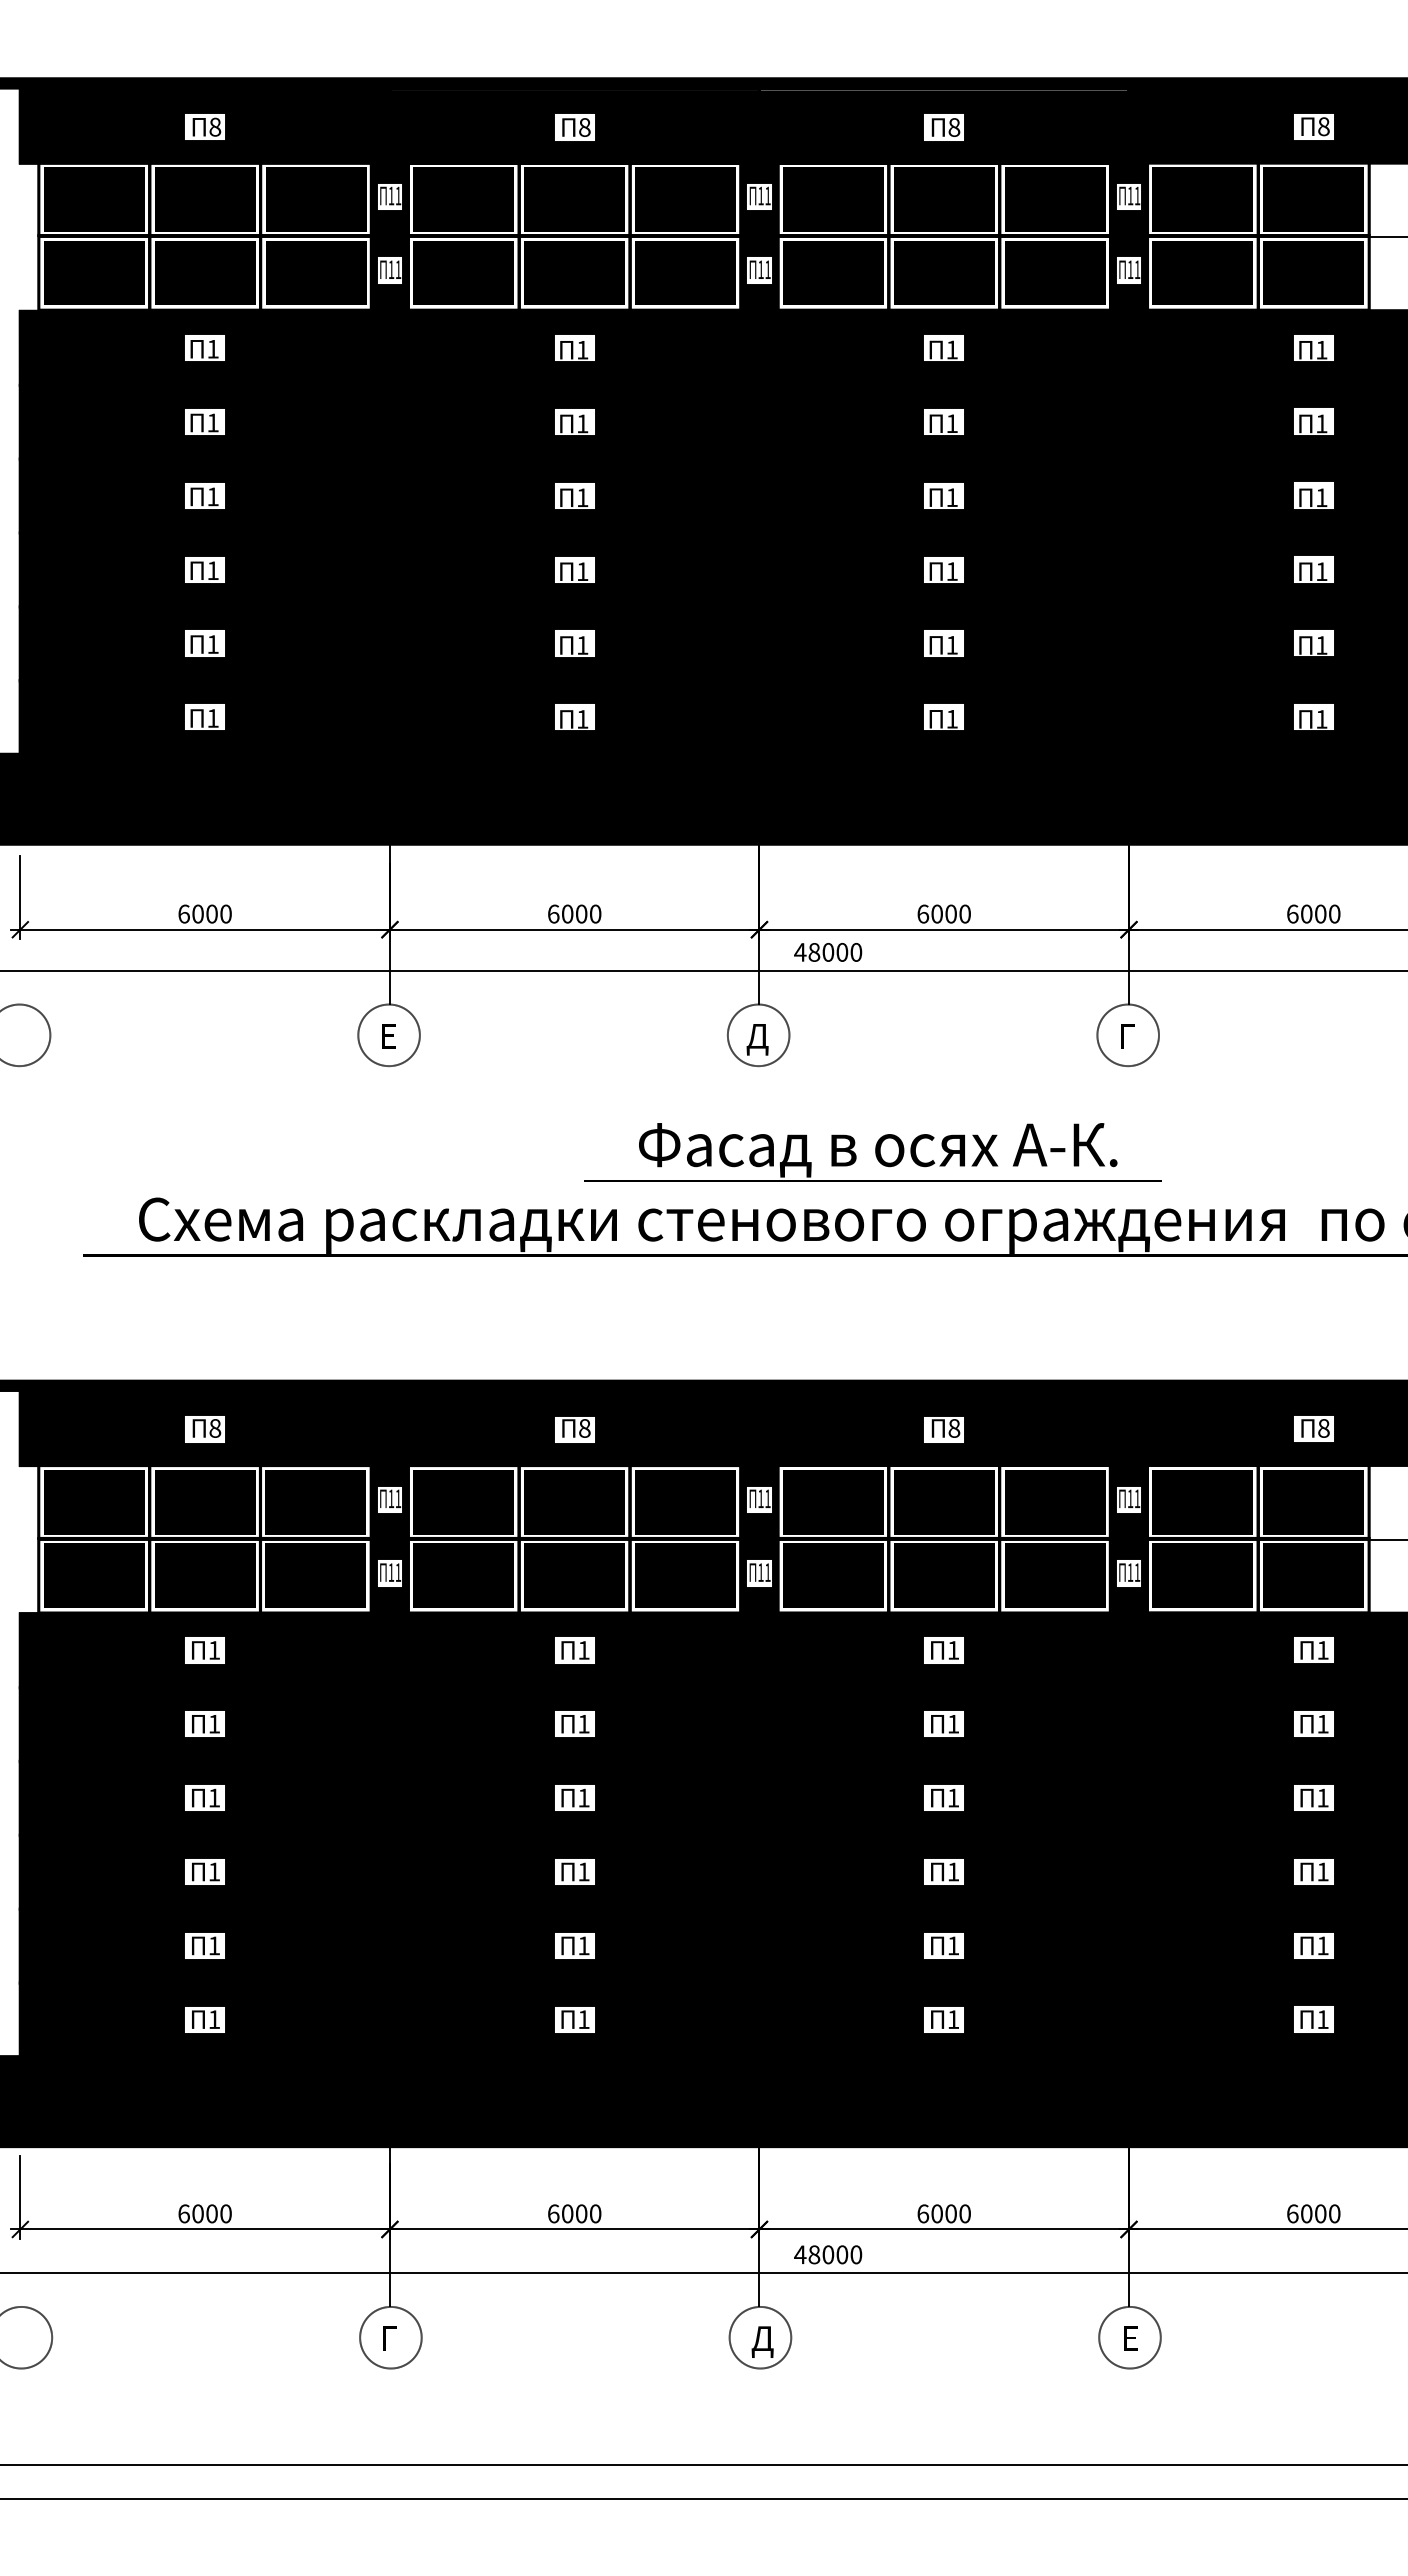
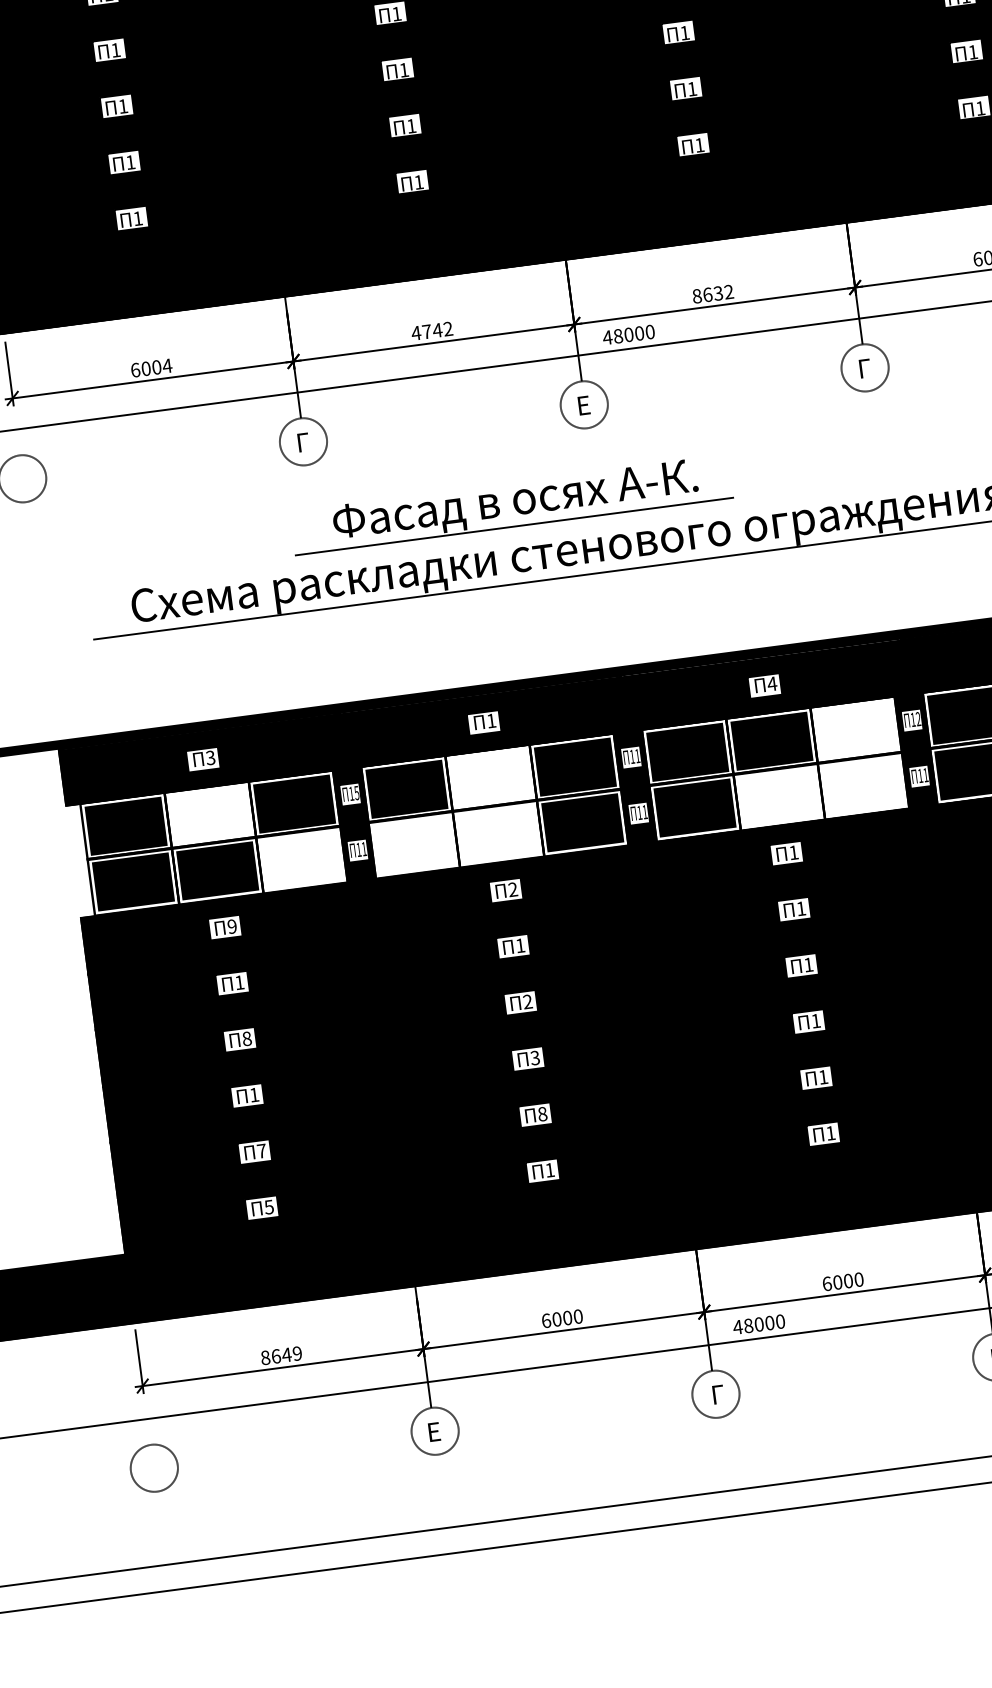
text: (225, 913) -> (166, 365), 6000 -> 6004
text: (574, 913) -> (432, 330), 6000 -> 4742
text: (943, 913) -> (712, 293), 6000 -> 8632
text: (757, 1039) -> (583, 408), Д -> Е
text: (390, 1041) -> (305, 446), Е -> Г
text: (872, 1152) -> (511, 504), moved
text: (215, 1428) -> (210, 757), 8 -> 3
text: (584, 1428) -> (491, 721), 8 -> 1
text: (954, 1428) -> (772, 684), 8 -> 4
text: (398, 1498) -> (356, 792), 11 -> 15
text: (1137, 1498) -> (918, 718), 11 -> 12
fill: (204, 1502) -> (209, 815), removed
fill: (574, 1502) -> (491, 778), removed
fill: (1054, 1502) -> (855, 730), removed
fill: (315, 1575) -> (301, 859), removed
fill: (463, 1575) -> (414, 844), removed
fill: (574, 1575) -> (498, 833), removed
fill: (943, 1575) -> (778, 796), removed
fill: (1054, 1575) -> (863, 785), removed
text: (583, 1649) -> (512, 889), 1 -> 2
text: (214, 1650) -> (232, 926), 1 -> 9
text: (214, 1797) -> (247, 1038), 1 -> 8
text: (583, 1797) -> (527, 1001), 1 -> 2
text: (583, 1871) -> (534, 1057), 1 -> 3
text: (214, 1945) -> (261, 1150), 1 -> 7
text: (583, 1945) -> (542, 1113), 1 -> 8
text: (214, 2019) -> (269, 1207), 1 -> 5
text: (204, 2213) -> (281, 1355), 6000 -> 8649
text: (762, 2341) -> (717, 1396), Д -> Г
text: (391, 2343) -> (436, 1435), Г -> Е

